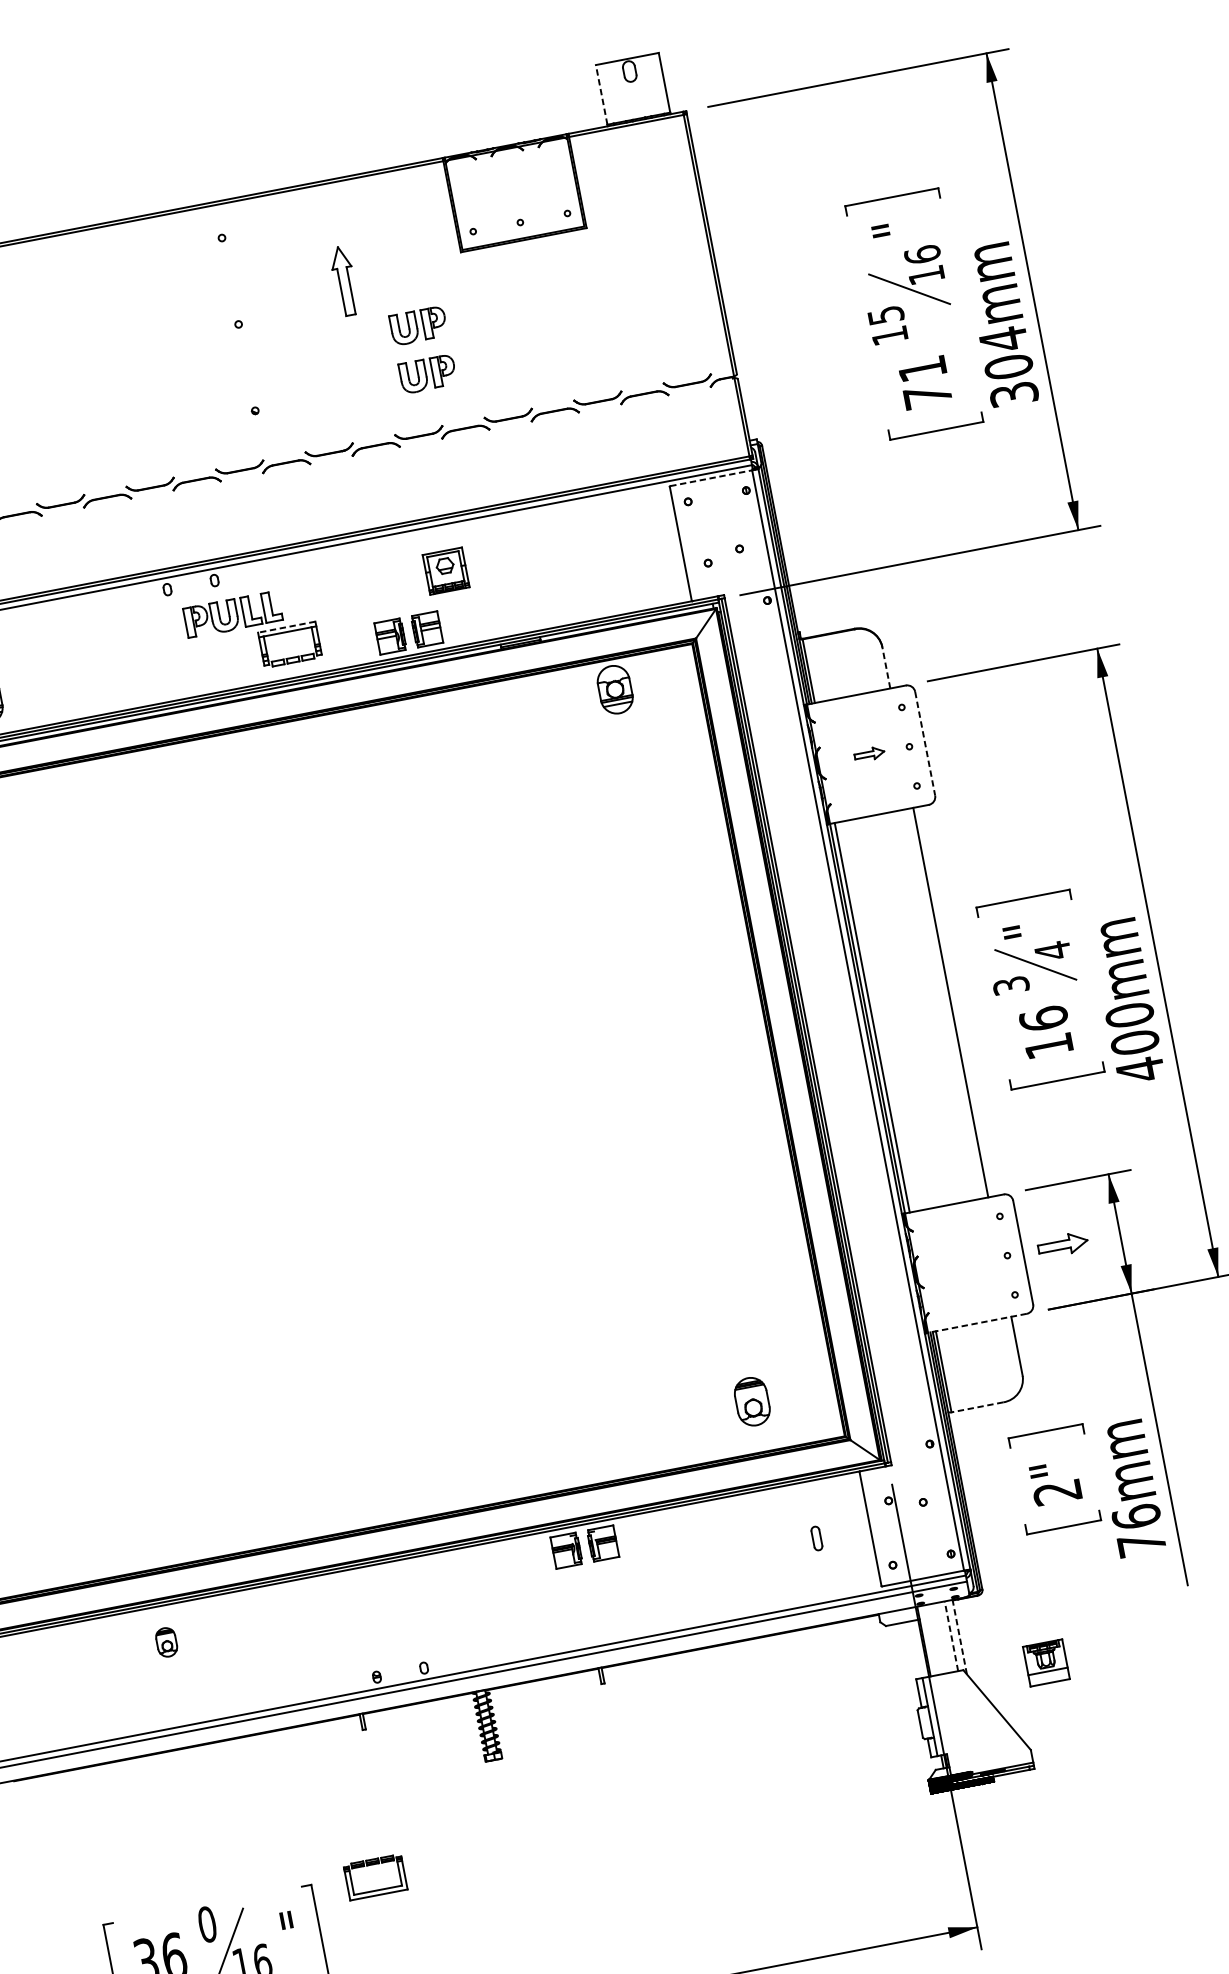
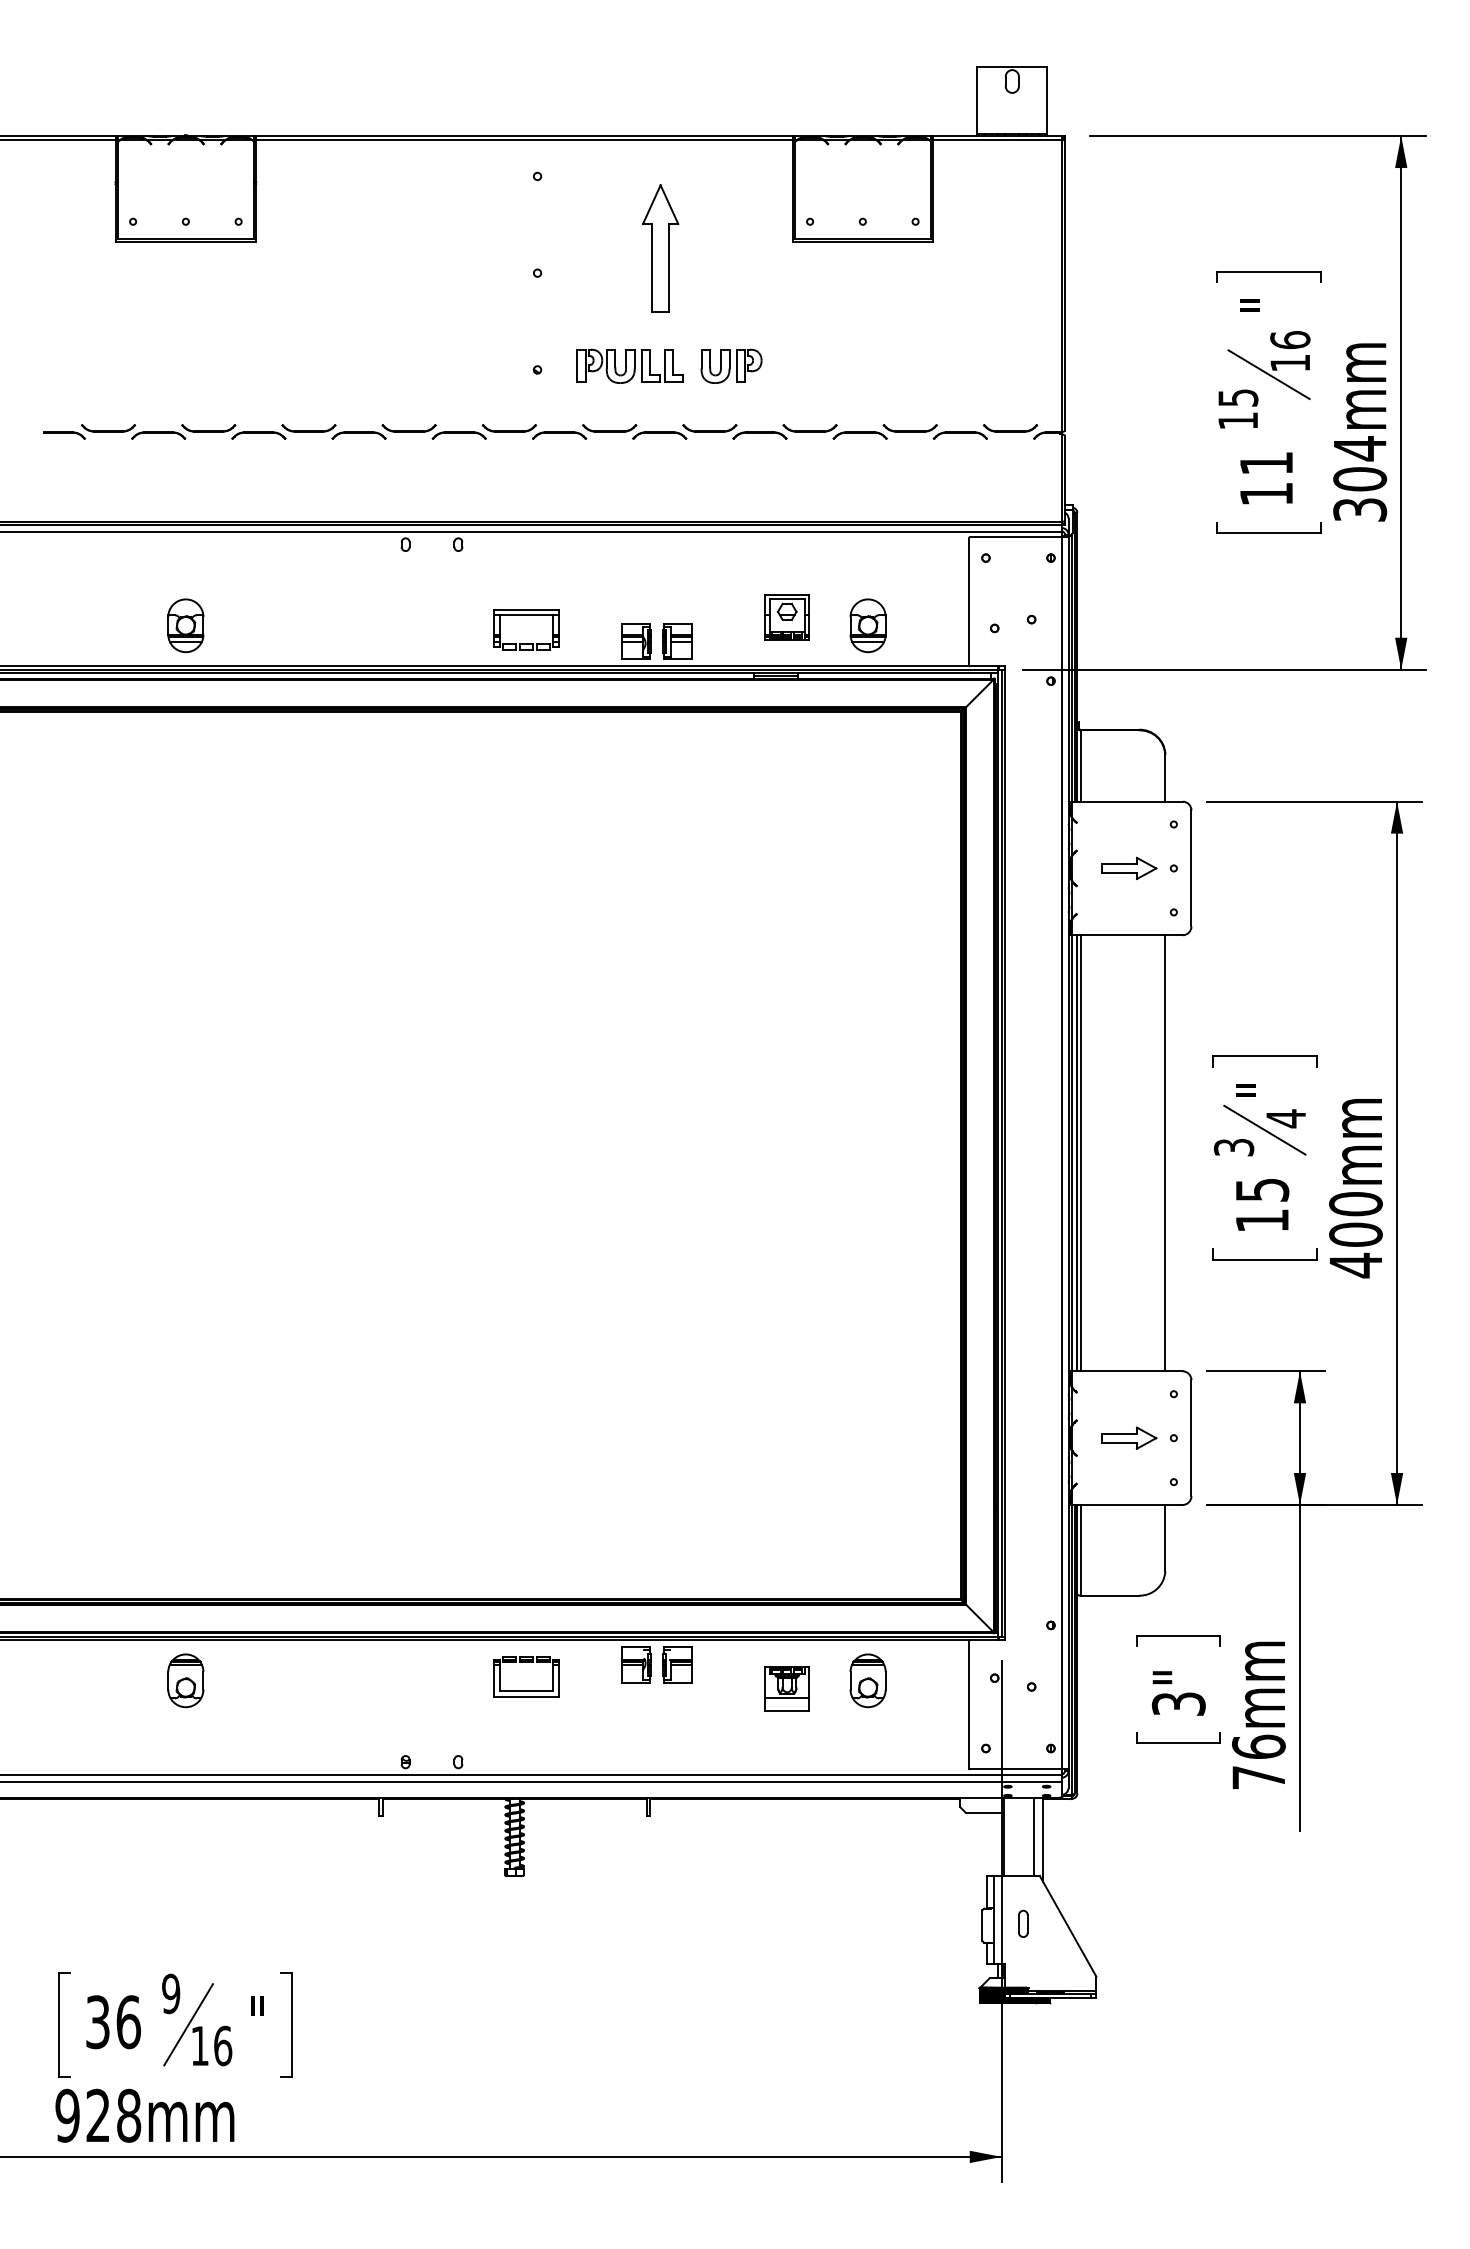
line: (601, 94) -> (977, 100), dashed -> solid
part: (344, 281) -> (660, 248), size x1.67
part: (418, 325) -> (731, 311), removed
text: (927, 395) -> (1266, 493), 71 -> 11
line: (711, 478) -> (1015, 537), dashed -> solid
part: (445, 571) -> (786, 617), moved
part: (232, 614) -> (629, 365), moved
line: (286, 626) -> (526, 609), dashed -> solid
line: (886, 666) -> (1165, 777), dashed -> solid
part: (614, 689) -> (867, 625), moved
line: (925, 743) -> (1191, 868), dashed -> solid
part: (869, 753) -> (1129, 867), size x1.67
line: (875, 1017) -> (1080, 1153), added
text: (1043, 1018) -> (1262, 1189), 16 -> 15
part: (1063, 1244) -> (1129, 1437), moved
line: (976, 1323) -> (1126, 1504), dashed -> solid
part: (751, 1401) -> (867, 1680), moved
line: (977, 1407) -> (1109, 1595), dashed -> solid
text: (1057, 1491) -> (1178, 1703), 2" -> 3"
part: (816, 1538) -> (1023, 1923), moved
line: (951, 1635) -> (1034, 1836), dashed -> solid
line: (960, 1637) -> (1043, 1840), dashed -> solid
part: (166, 1642) -> (185, 1680), size x1.67
part: (1045, 1662) -> (786, 1688), moved
part: (373, 1864) -> (526, 1662), moved
text: (207, 1924) -> (171, 1993), 0 -> 9

